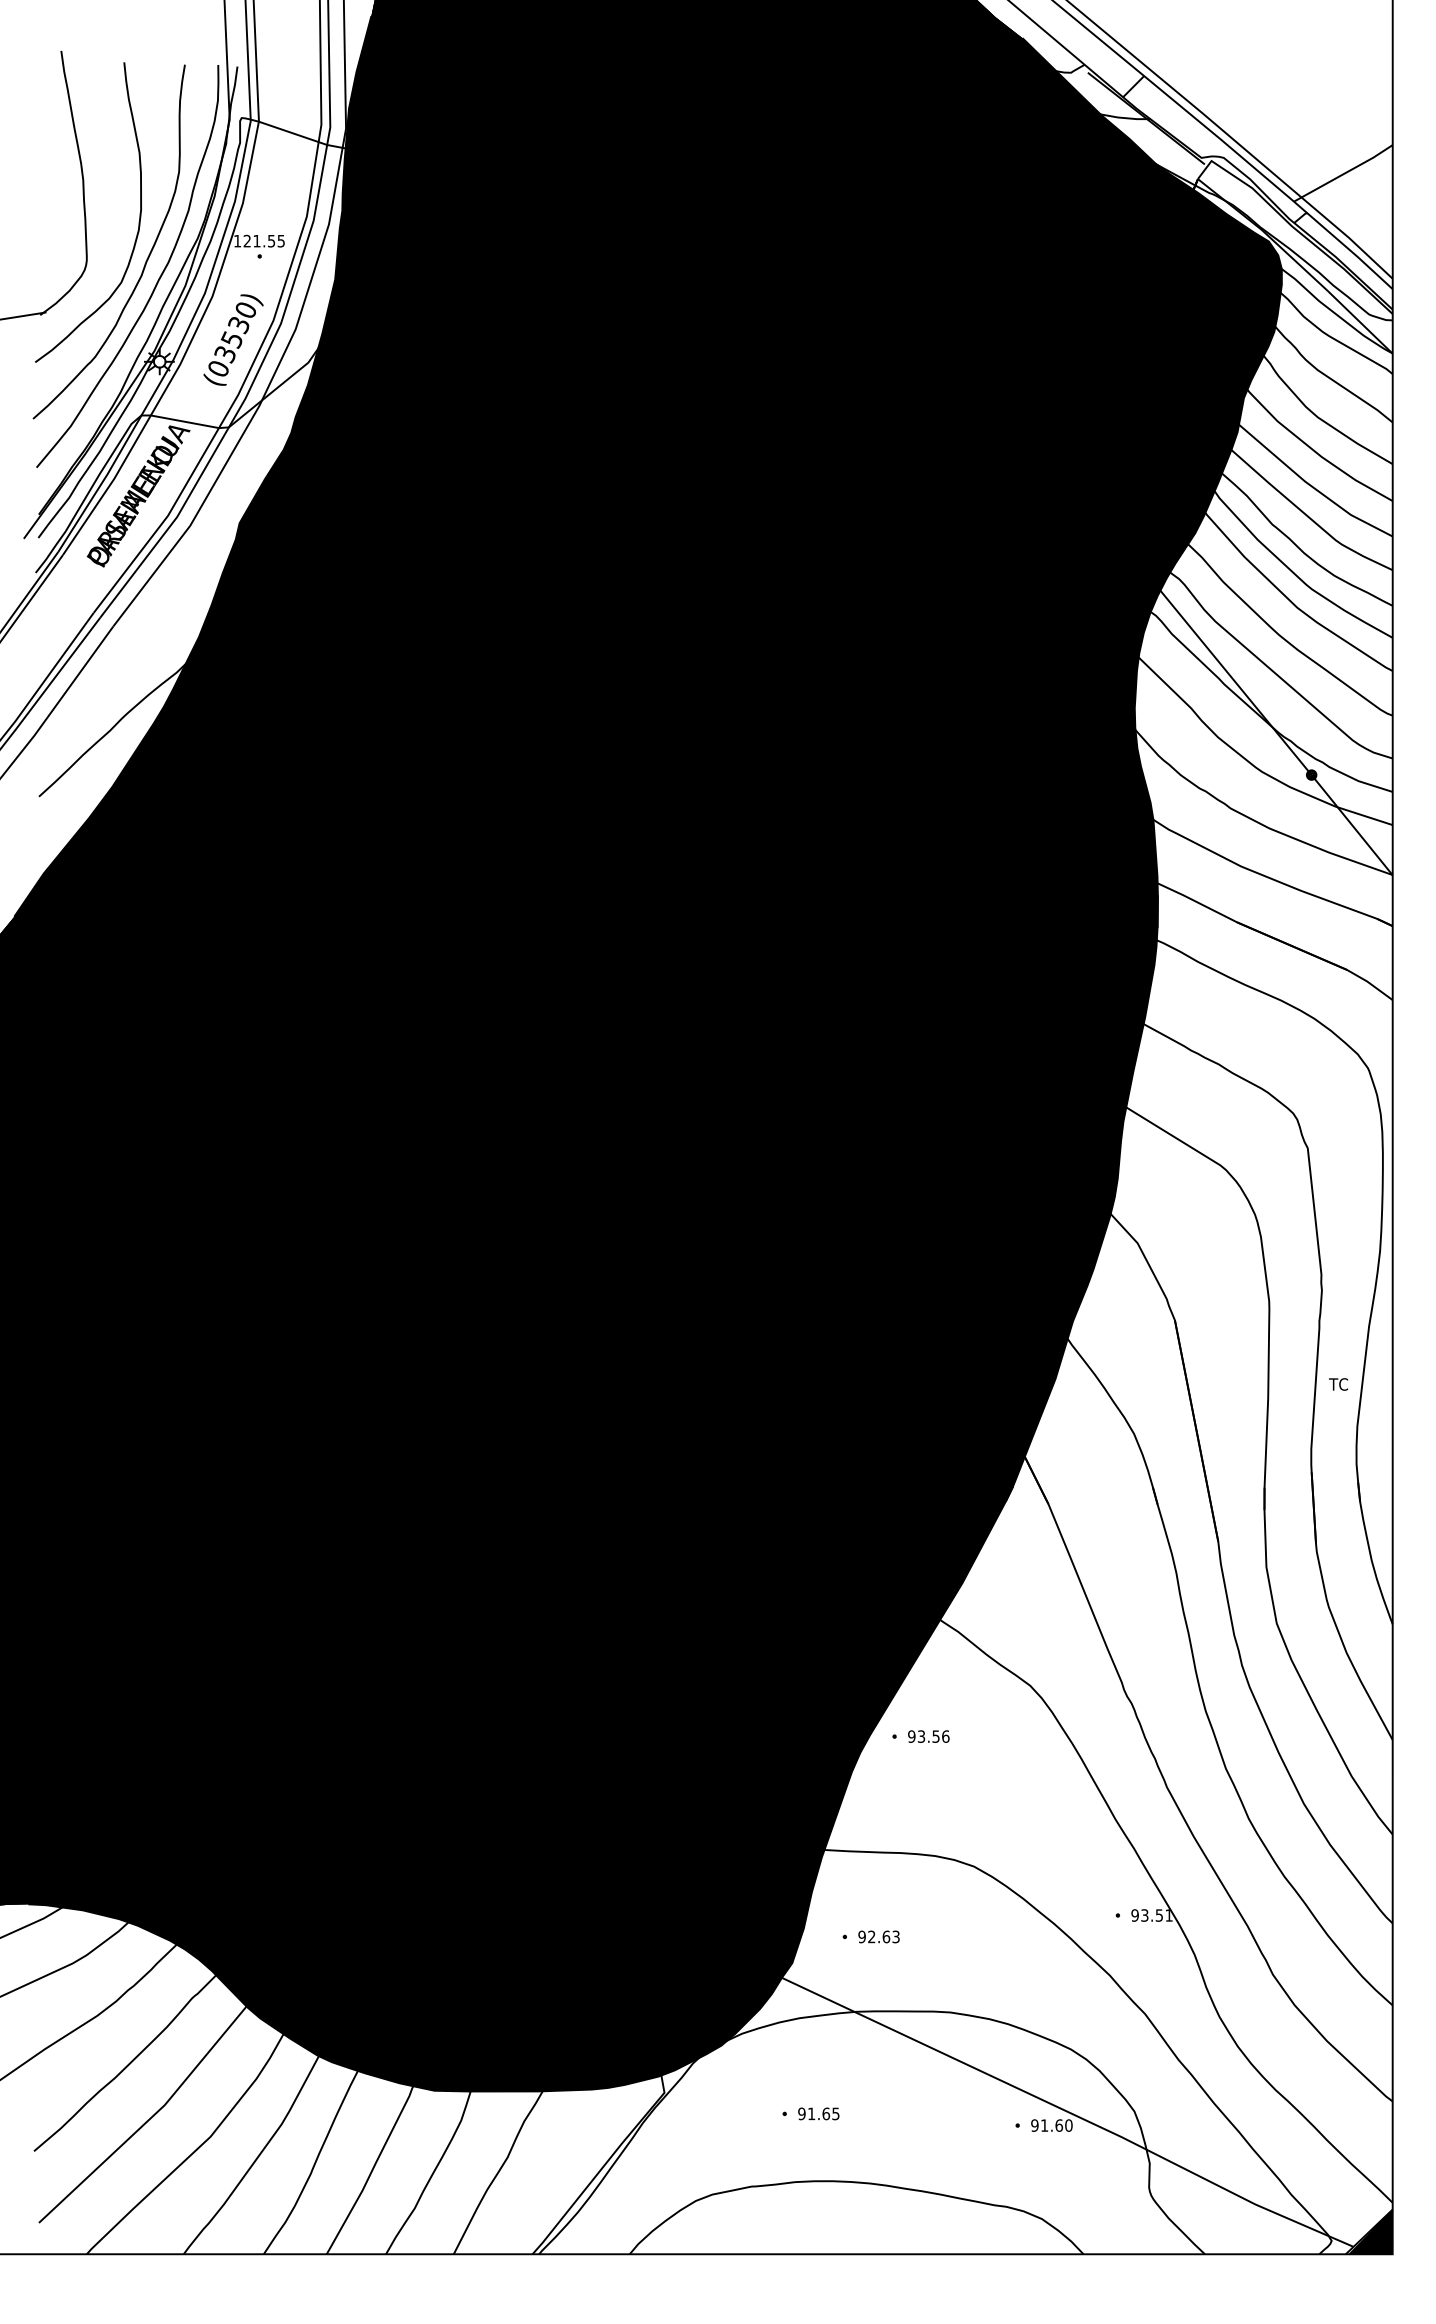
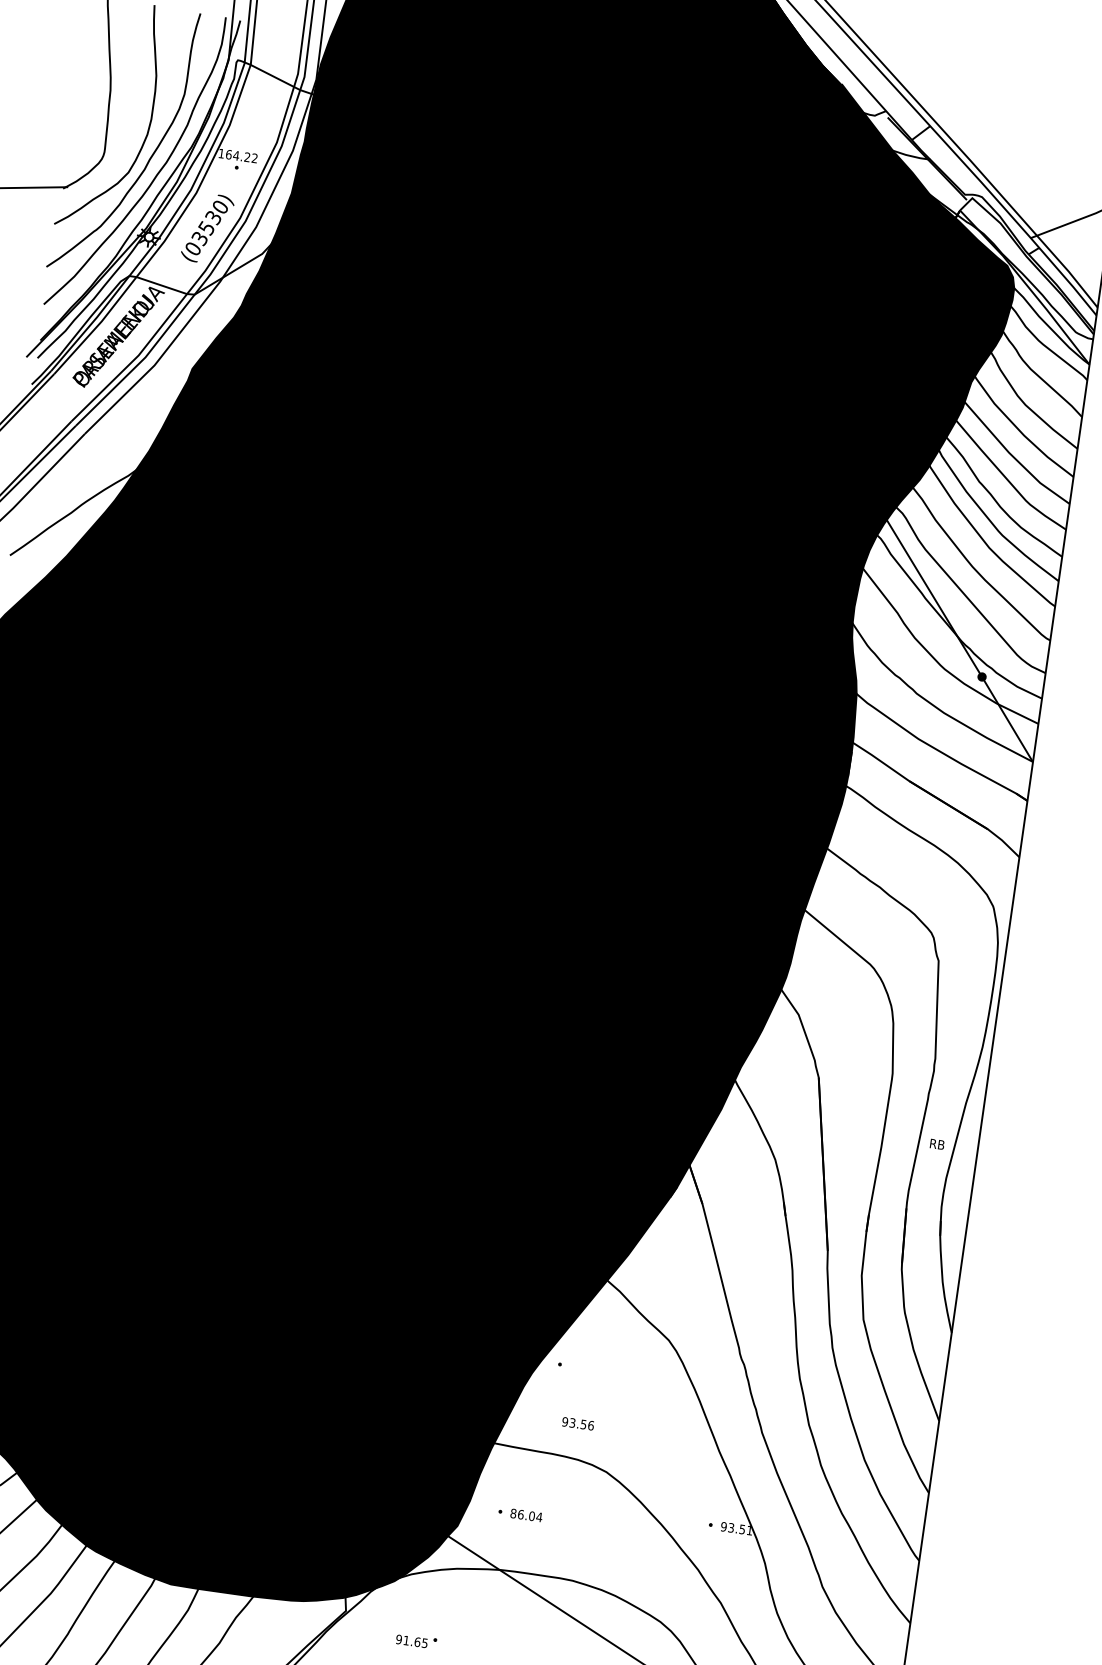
text: (263, 240) -> (241, 155), 121.55 -> 164.22
text: (1338, 1384) -> (936, 1144), TC -> RB
text: (928, 1736) -> (577, 1423), moved
text: (879, 1936) -> (526, 1515), 92.63 -> 86.04
text: (818, 2113) -> (411, 1641), moved

